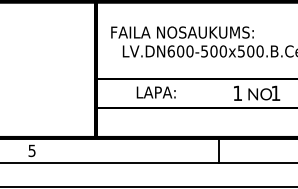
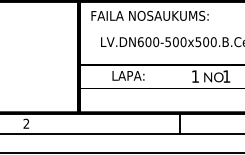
text: (182, 32) -> (150, 15), moved
text: (31, 150) -> (25, 123), 5 -> 2

